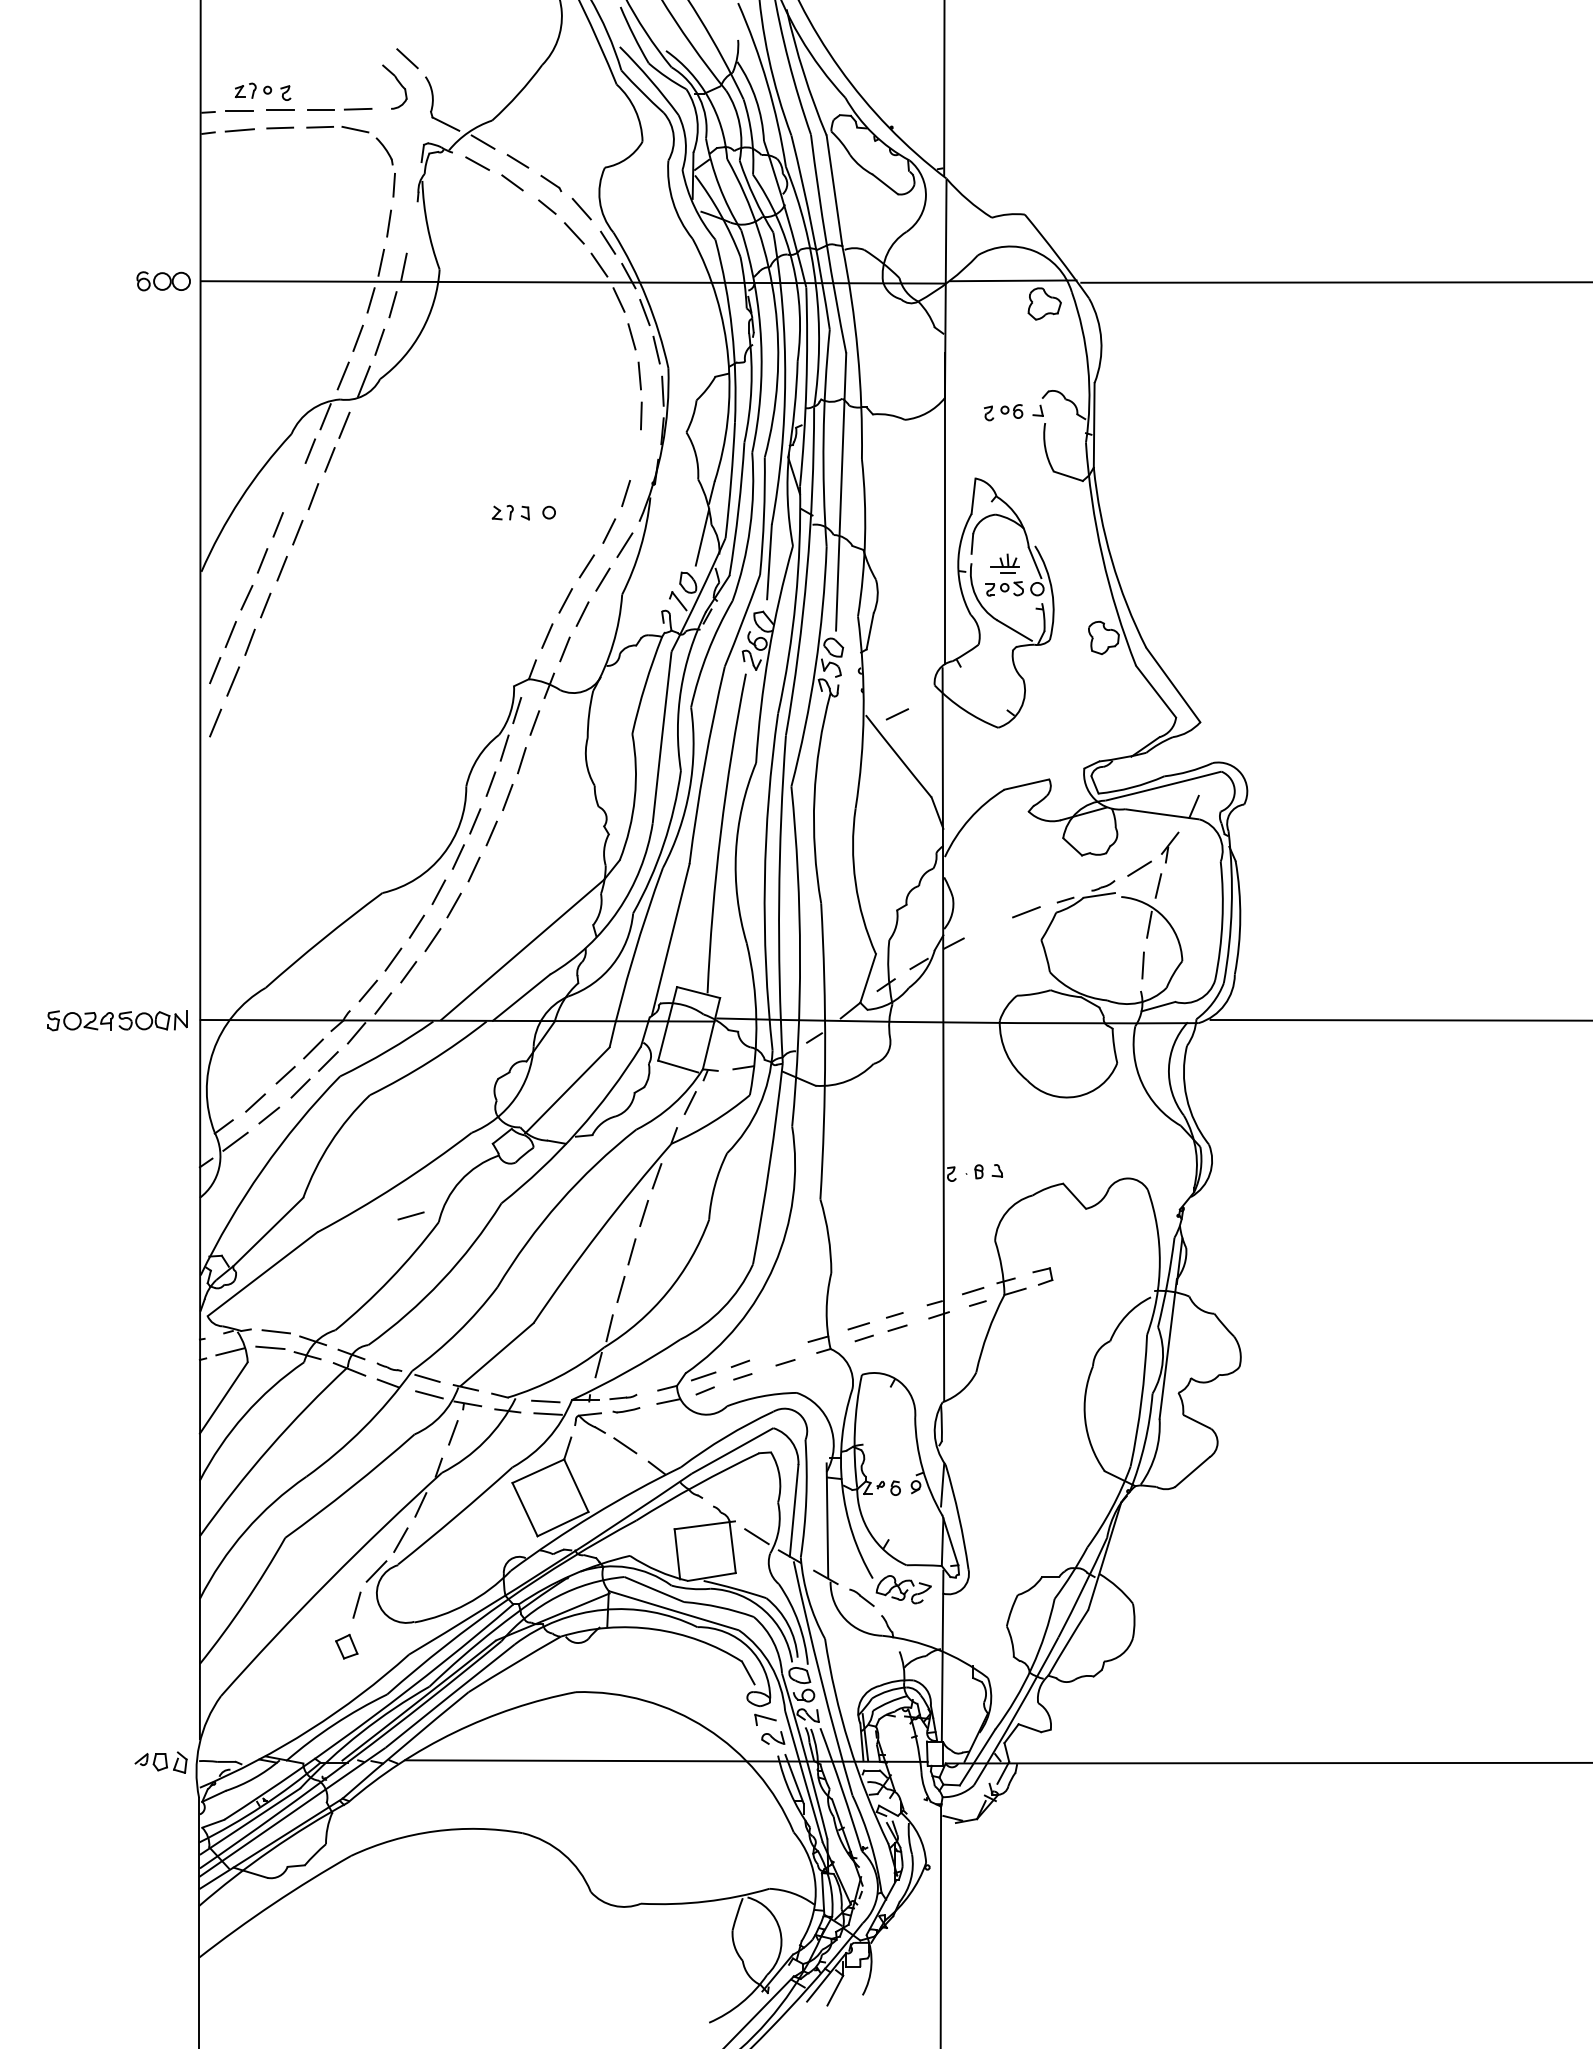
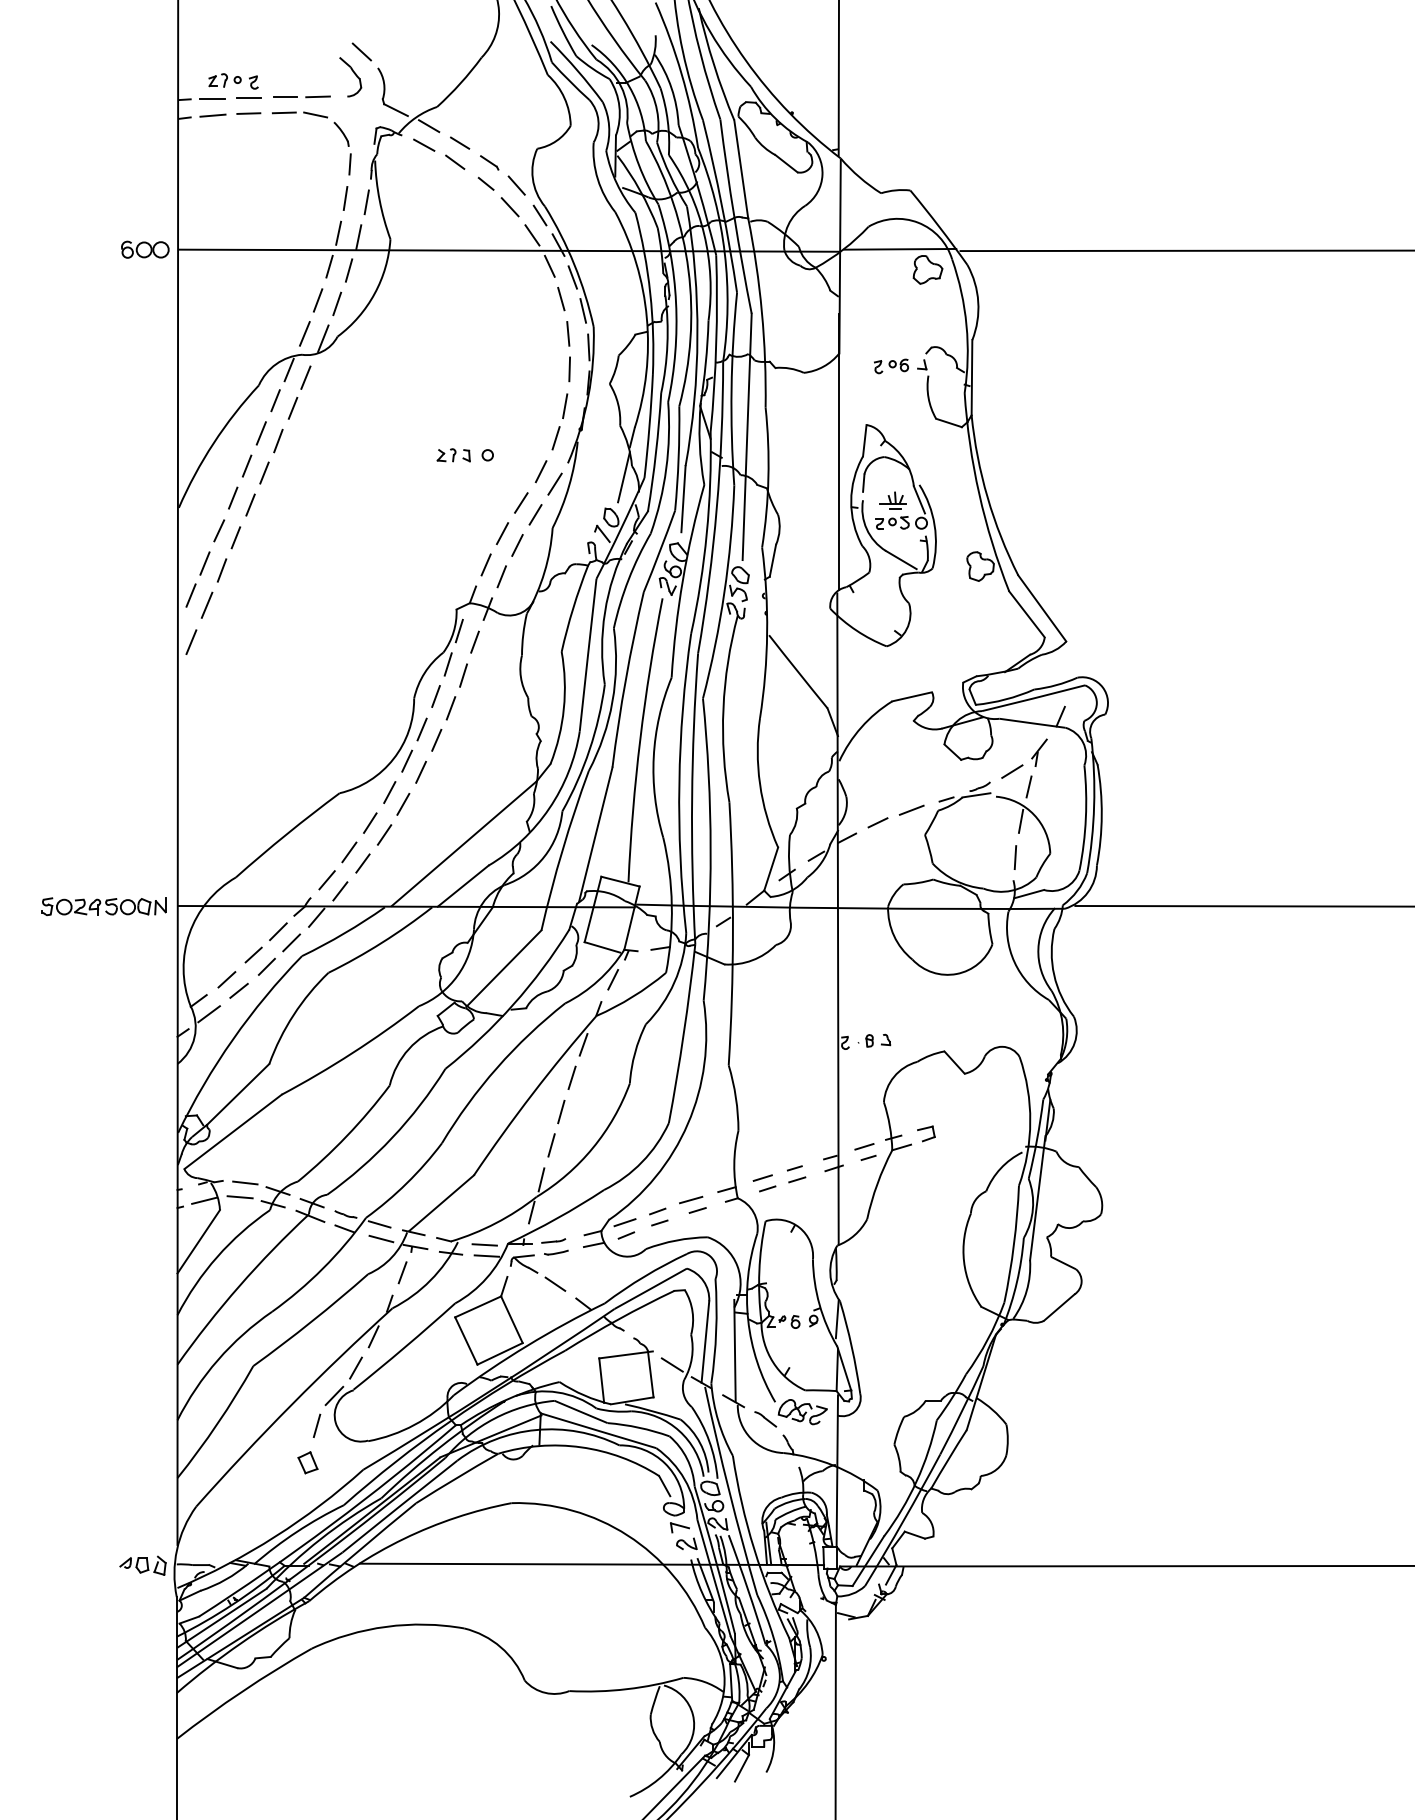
line: (412, 227) -> (366, 201), added
line: (636, 457) -> (565, 406), added
line: (294, 487) -> (261, 432), added
line: (897, 714) -> (878, 822), moved
line: (410, 1215) -> (690, 1199), moved

